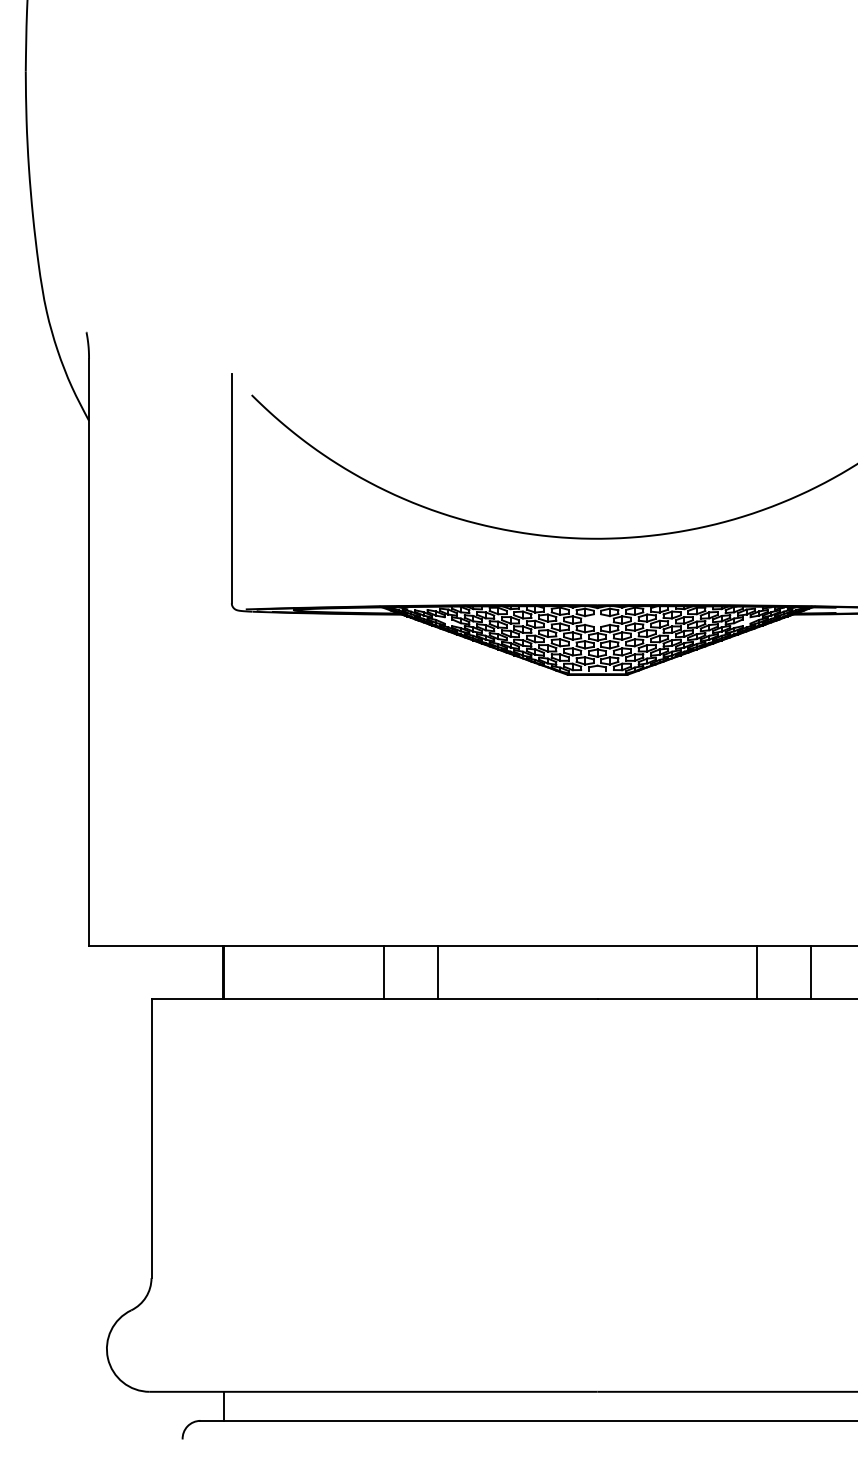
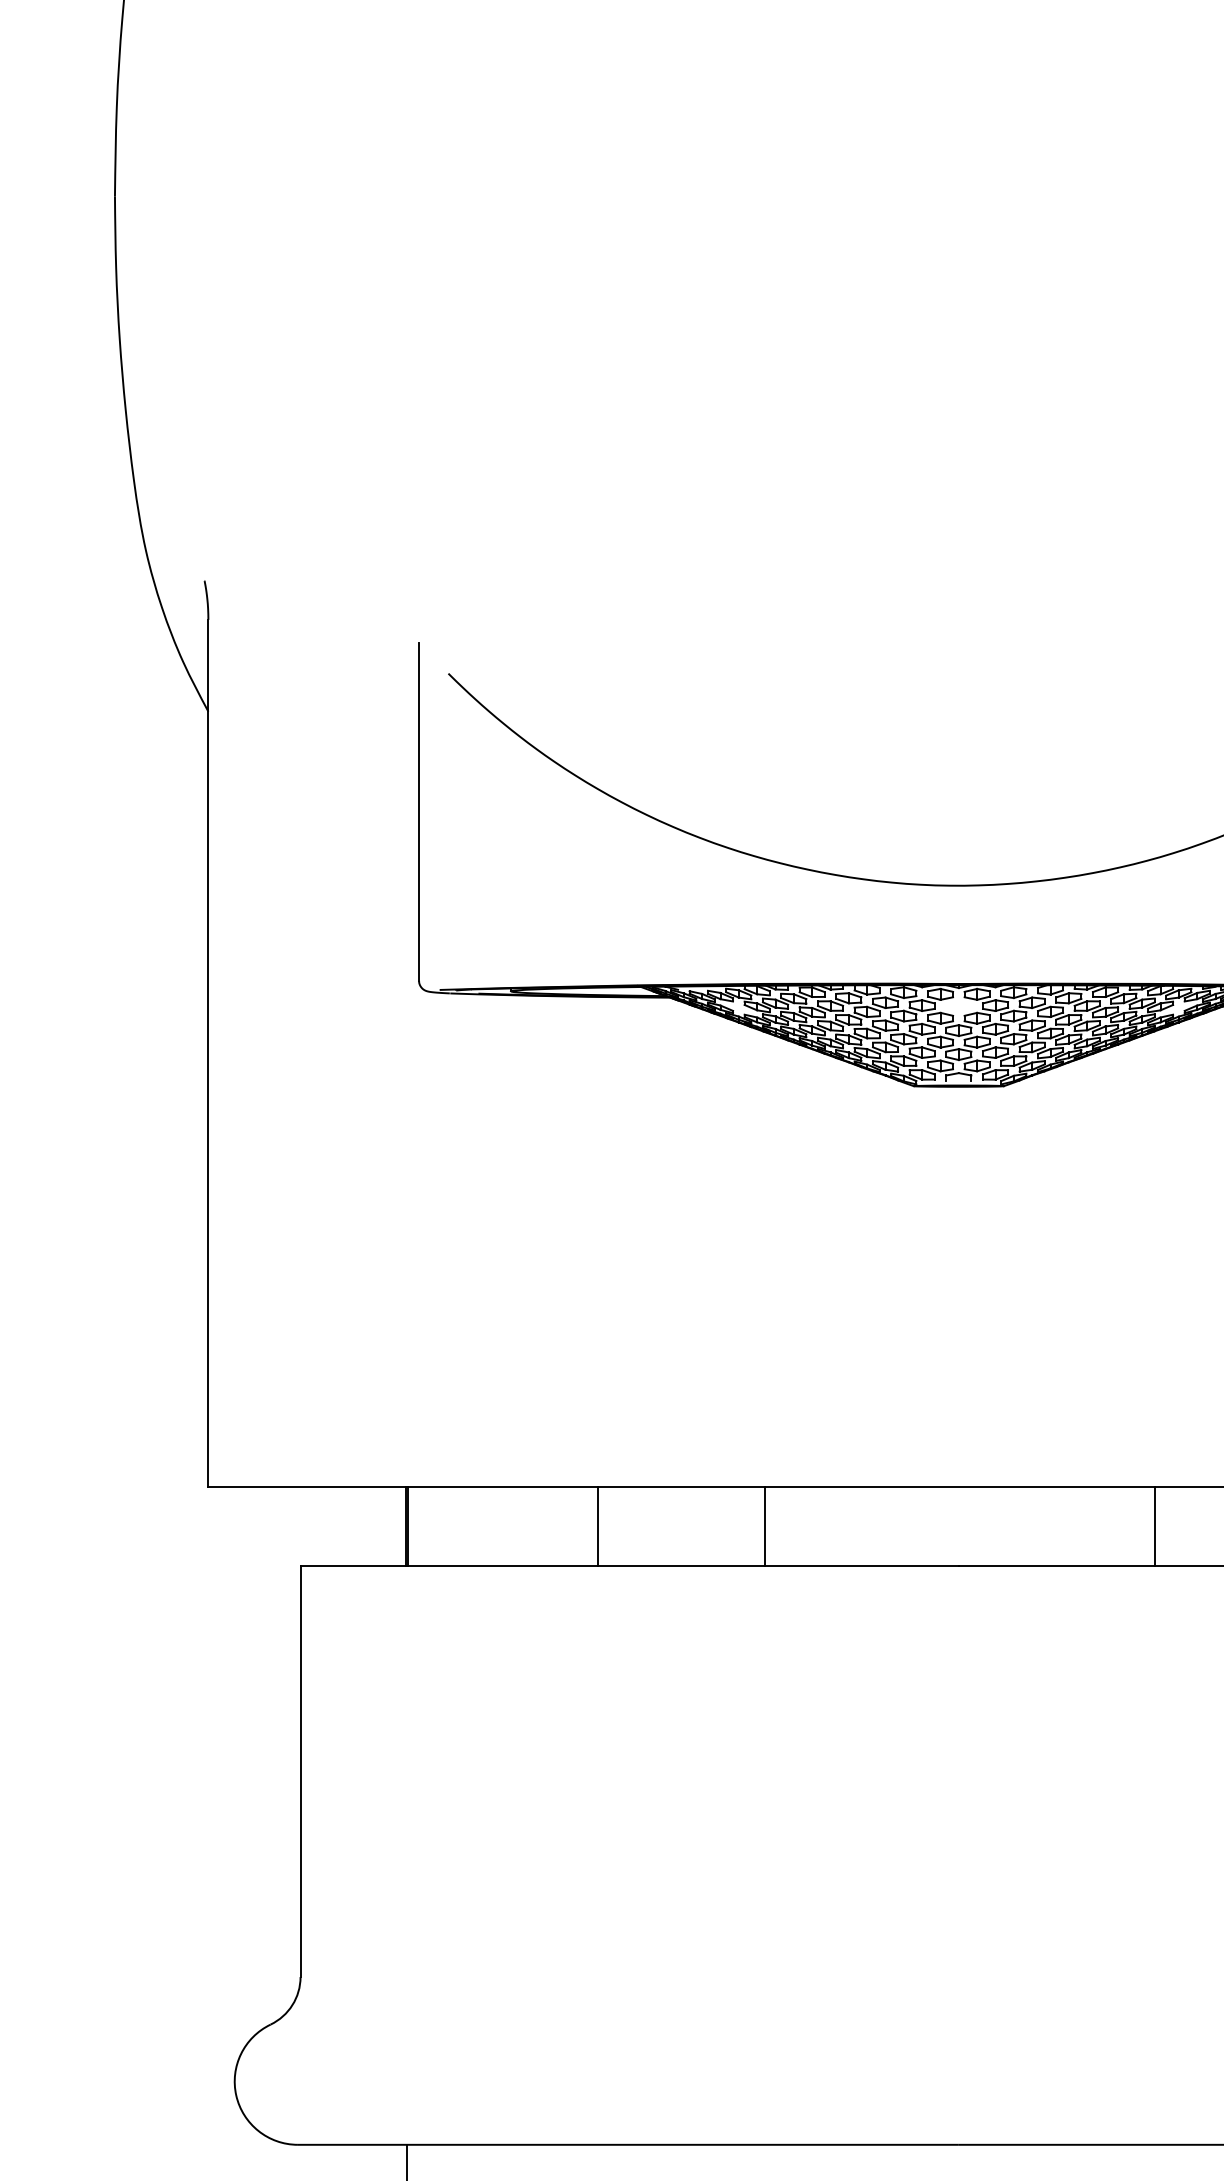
line: (383, 972) -> (597, 1525), moved
line: (437, 972) -> (763, 1525), moved
line: (757, 972) -> (1155, 1525), moved

